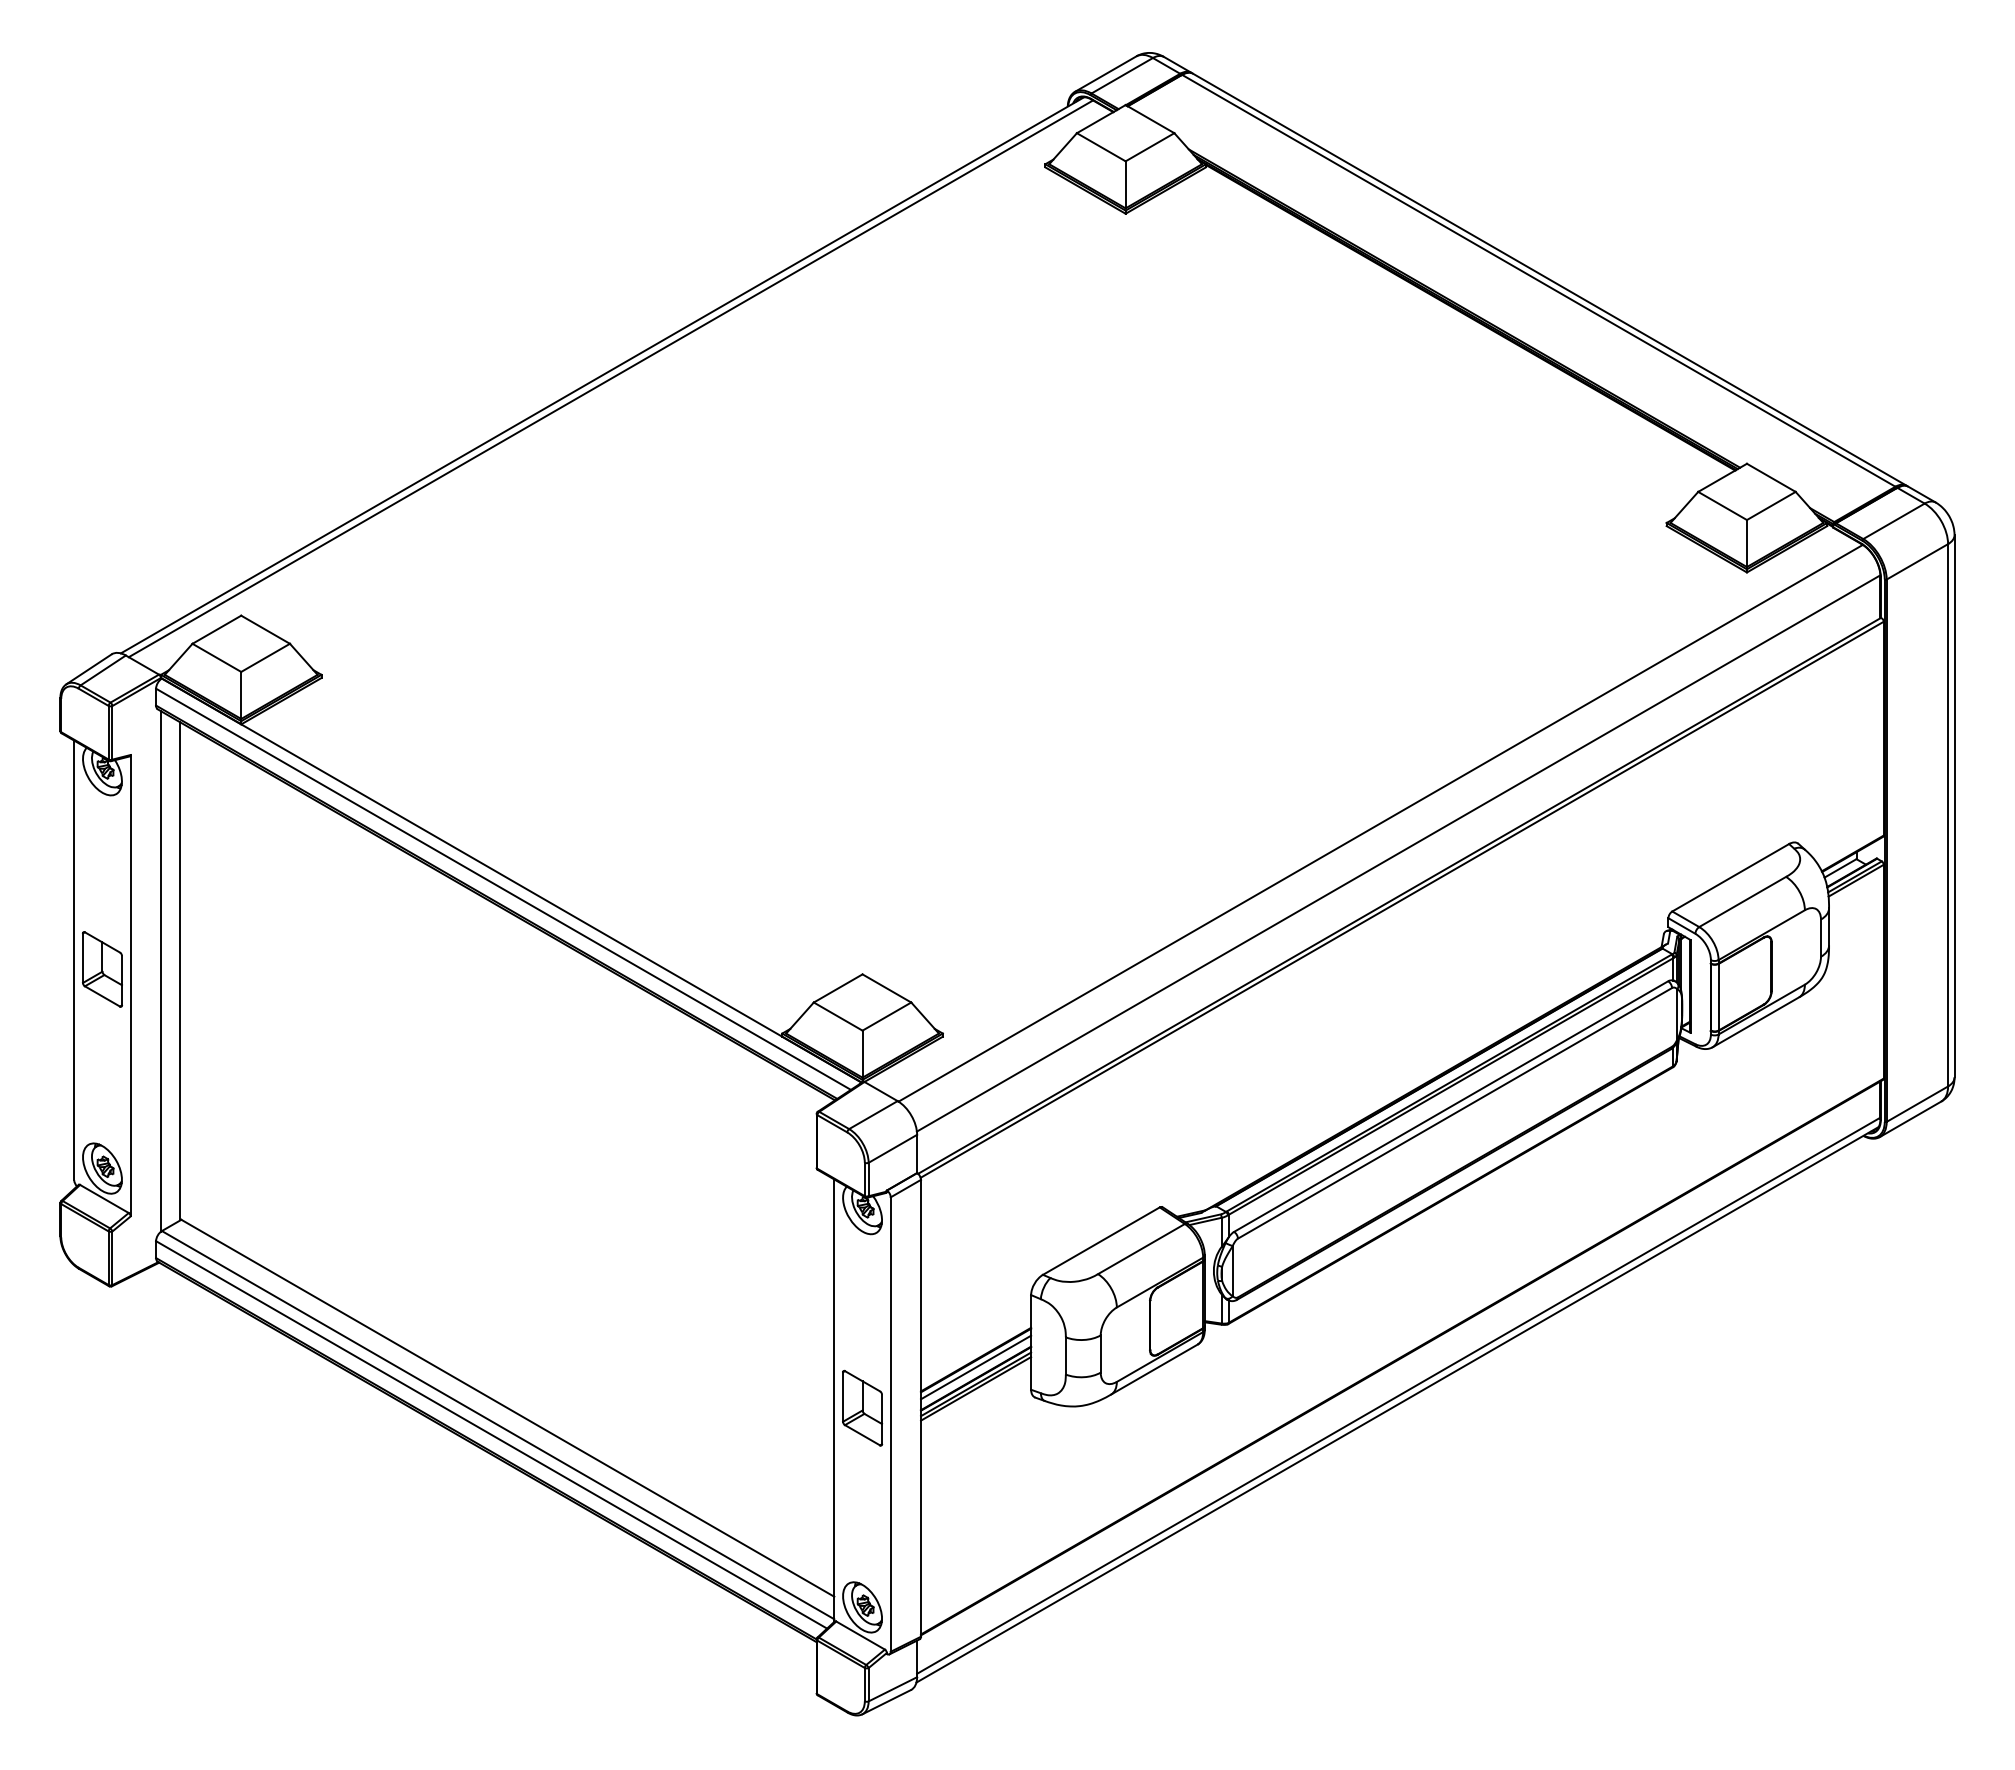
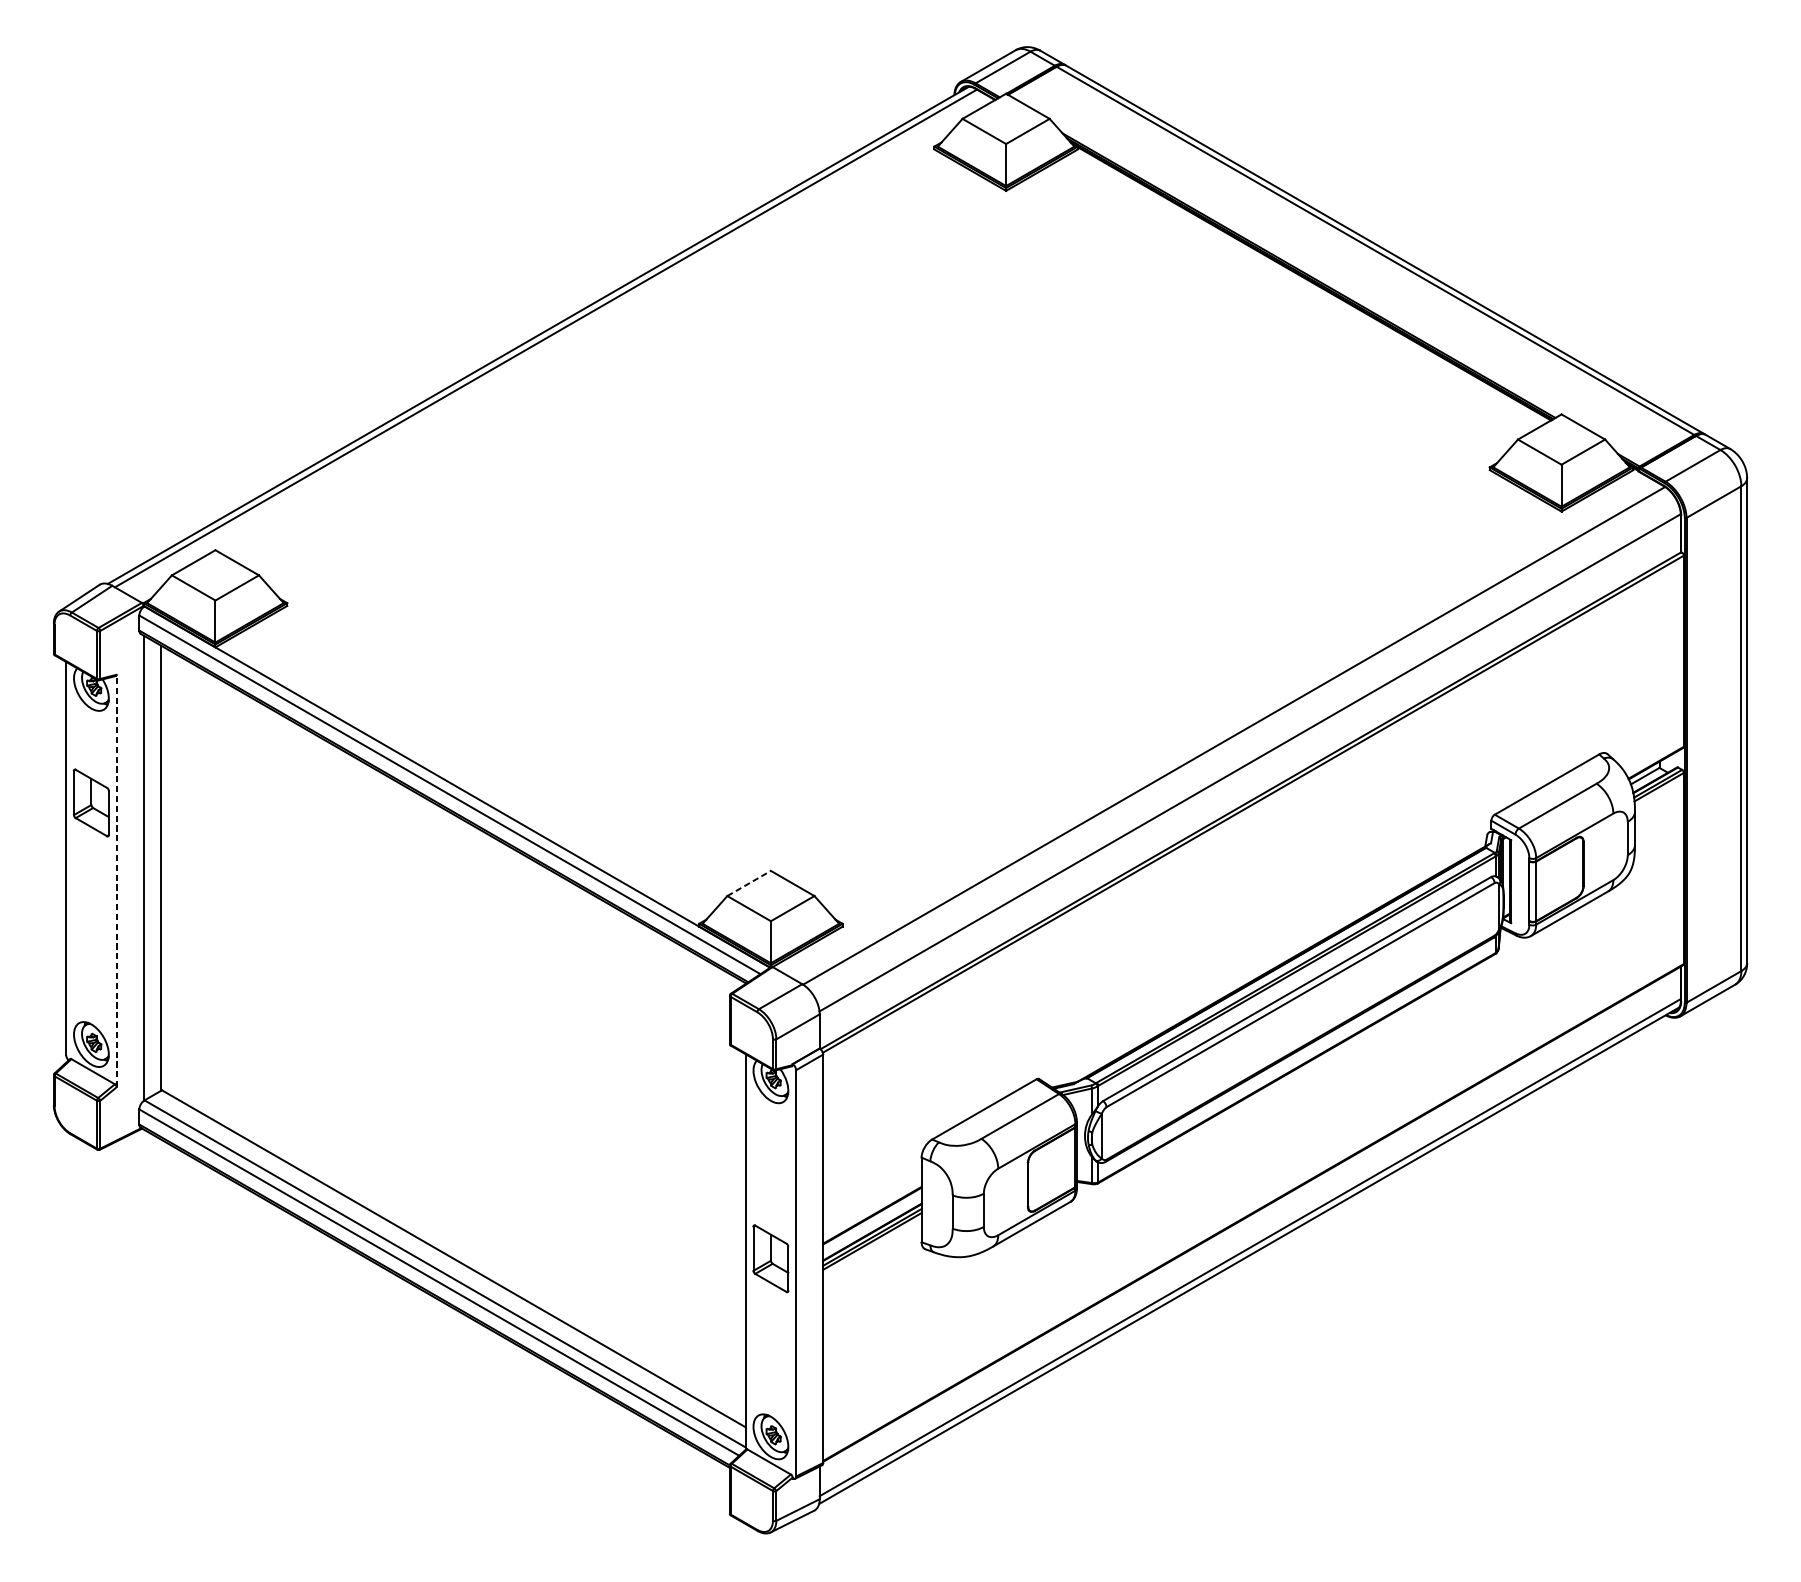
part: (102, 969) -> (91, 803), moved
line: (130, 985) -> (116, 880), solid -> dashed
line: (838, 988) -> (749, 883), solid -> dashed
line: (976, 1367) -> (872, 1222), removed

